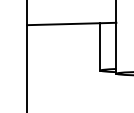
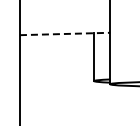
line: (72, 23) -> (65, 33), solid -> dashed

